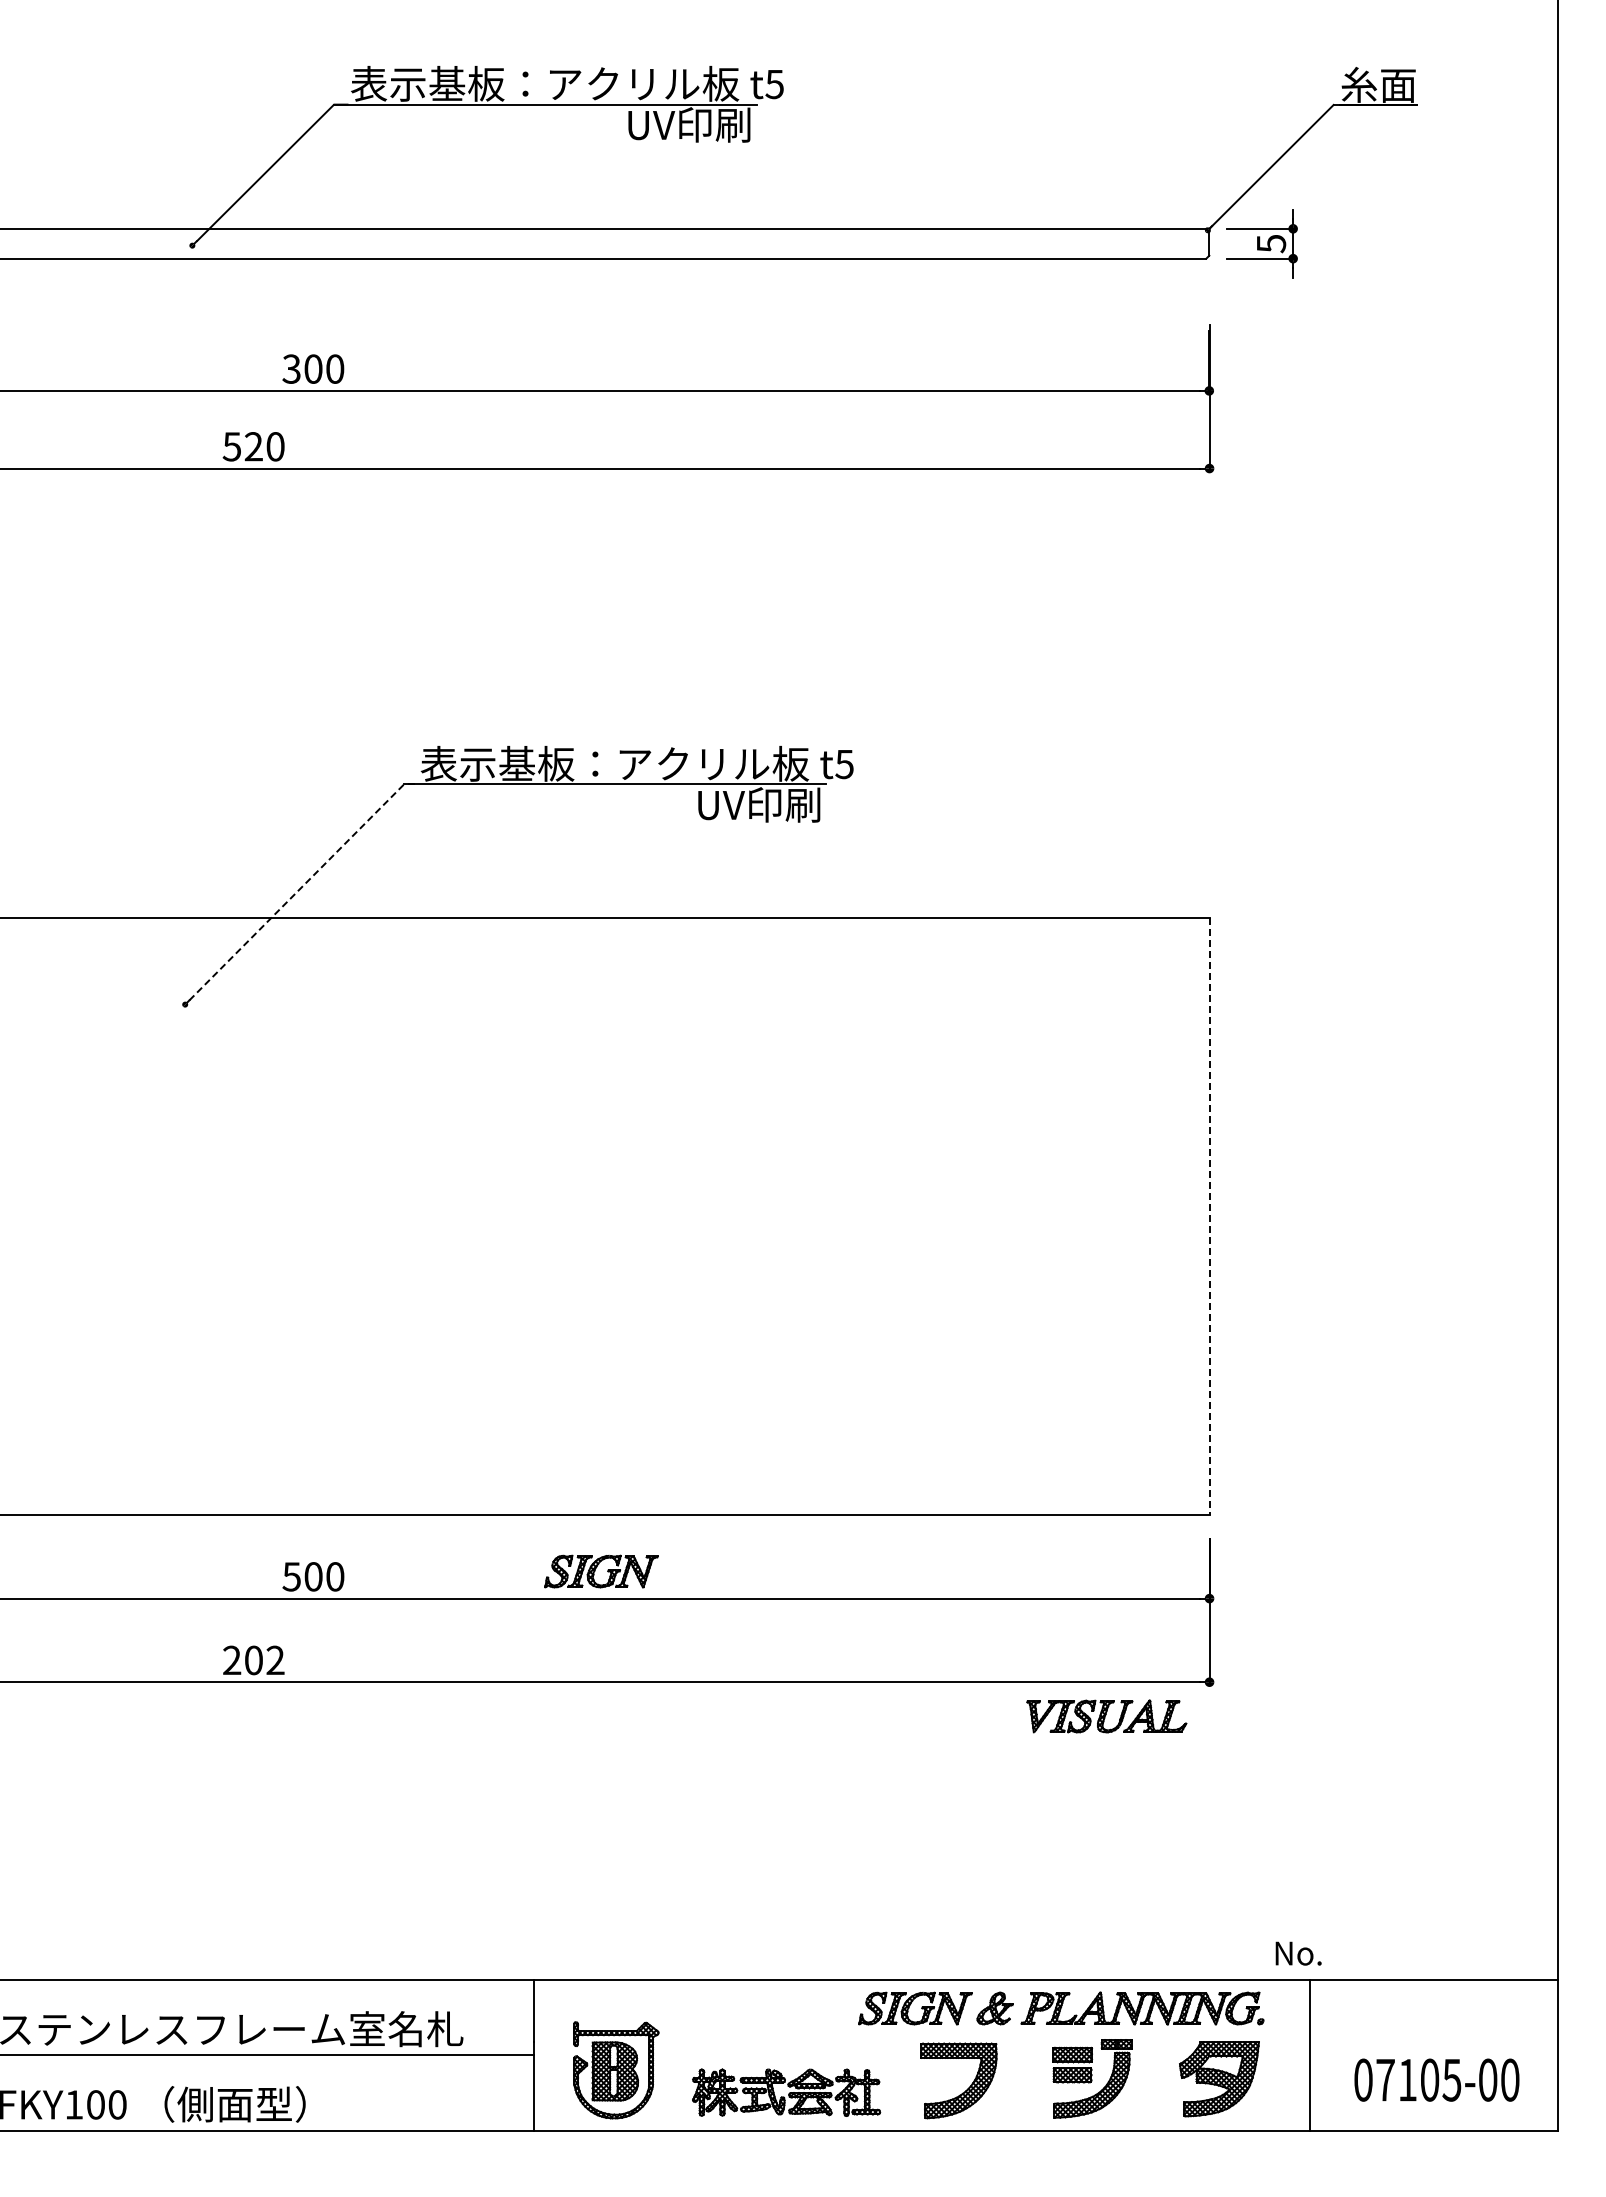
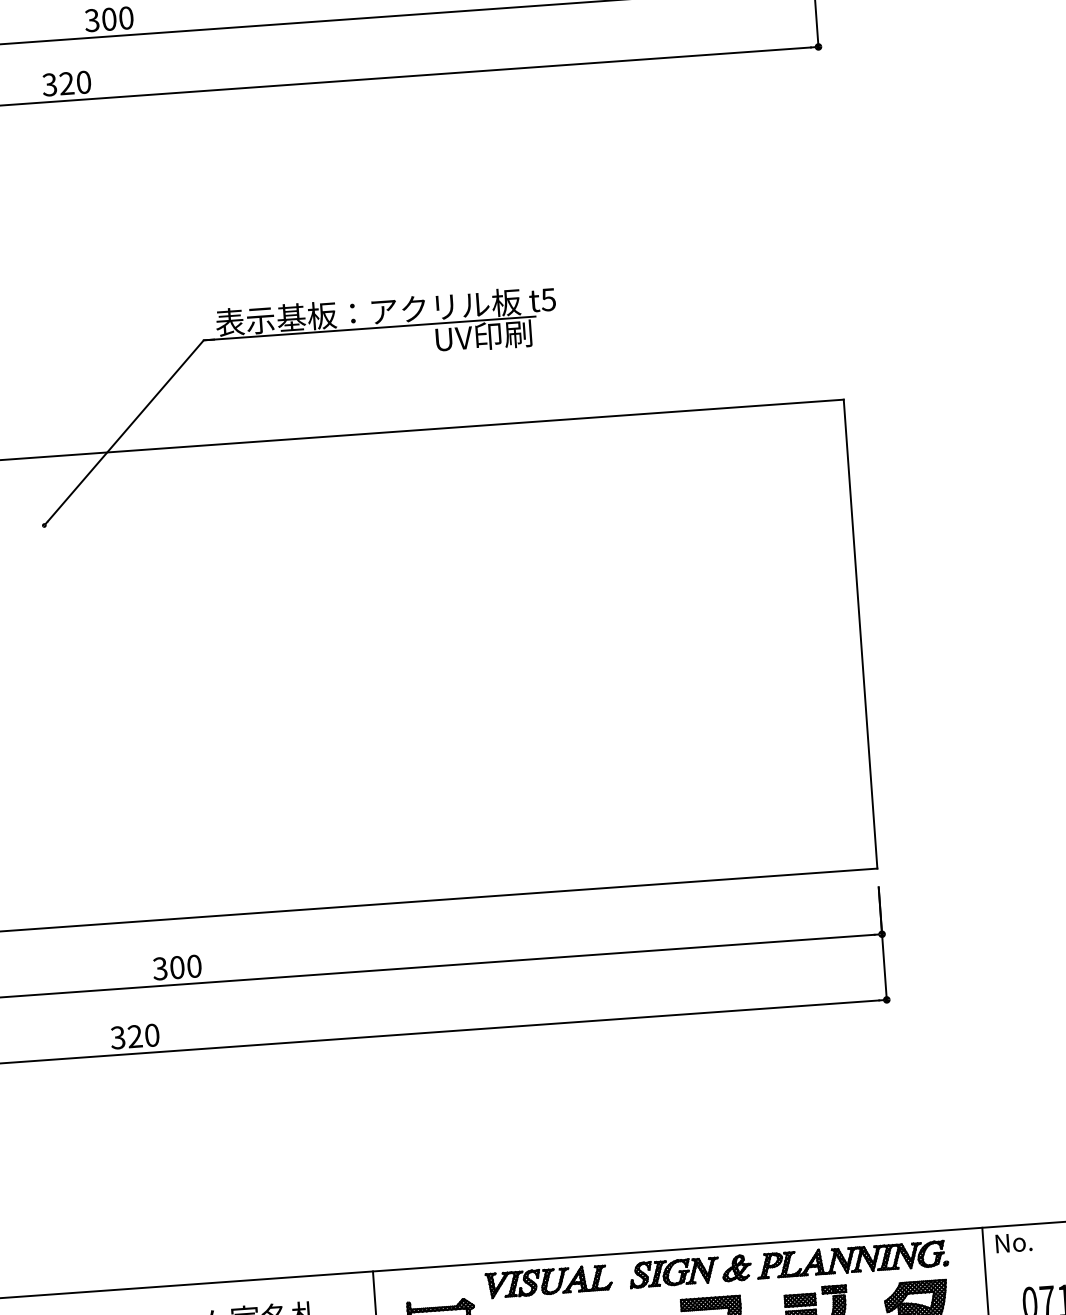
text: (231, 446) -> (49, 84), 520 -> 320
line: (302, 886) -> (129, 426), dashed -> solid
line: (1209, 1216) -> (860, 634), dashed -> solid
part: (601, 1571) -> (403, 947), removed
text: (291, 1576) -> (160, 968), 500 -> 300
text: (253, 1660) -> (134, 1036), 202 -> 320
part: (1106, 1716) -> (548, 1281), moved
text: (1298, 1953) -> (1013, 1242), moved

